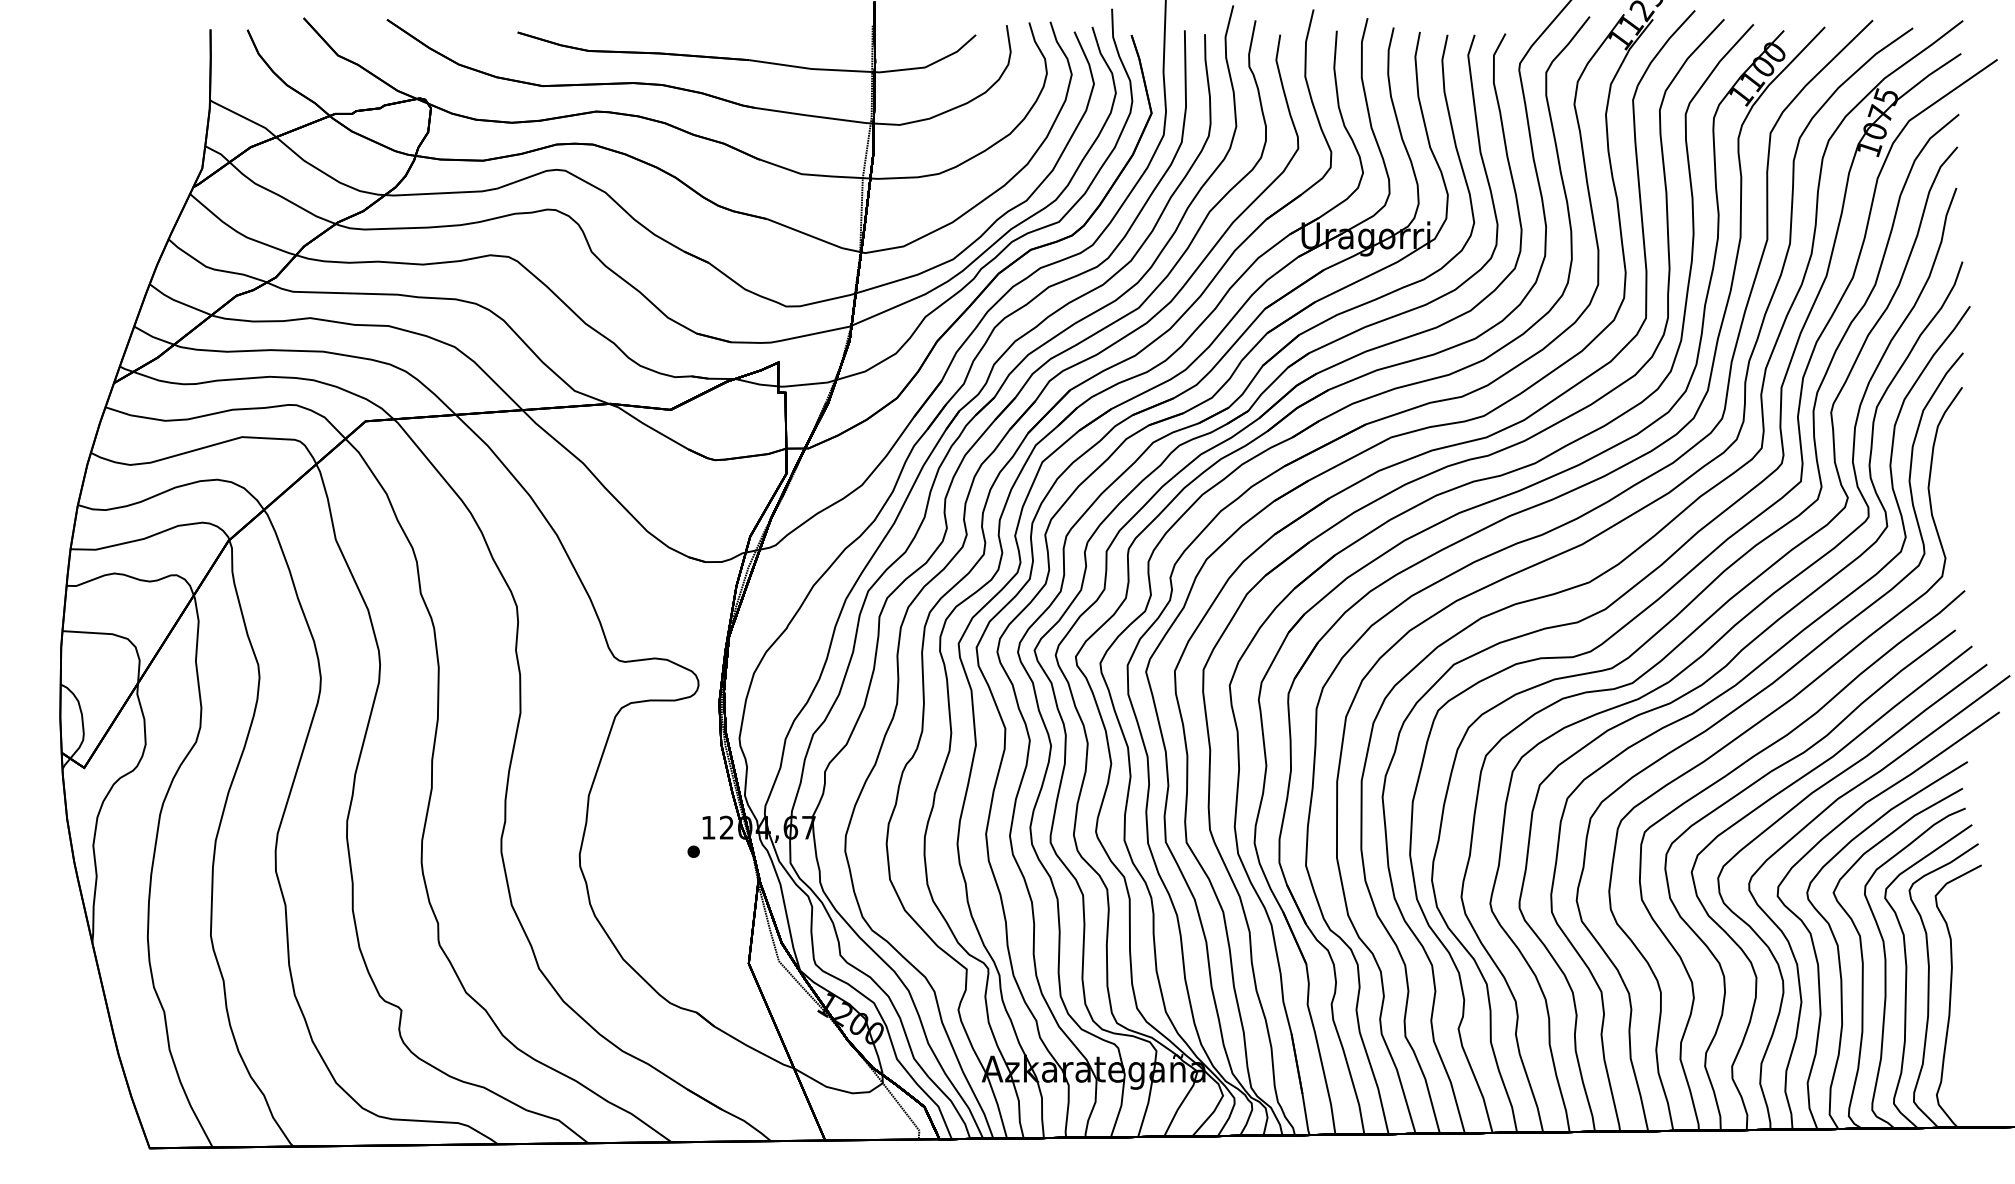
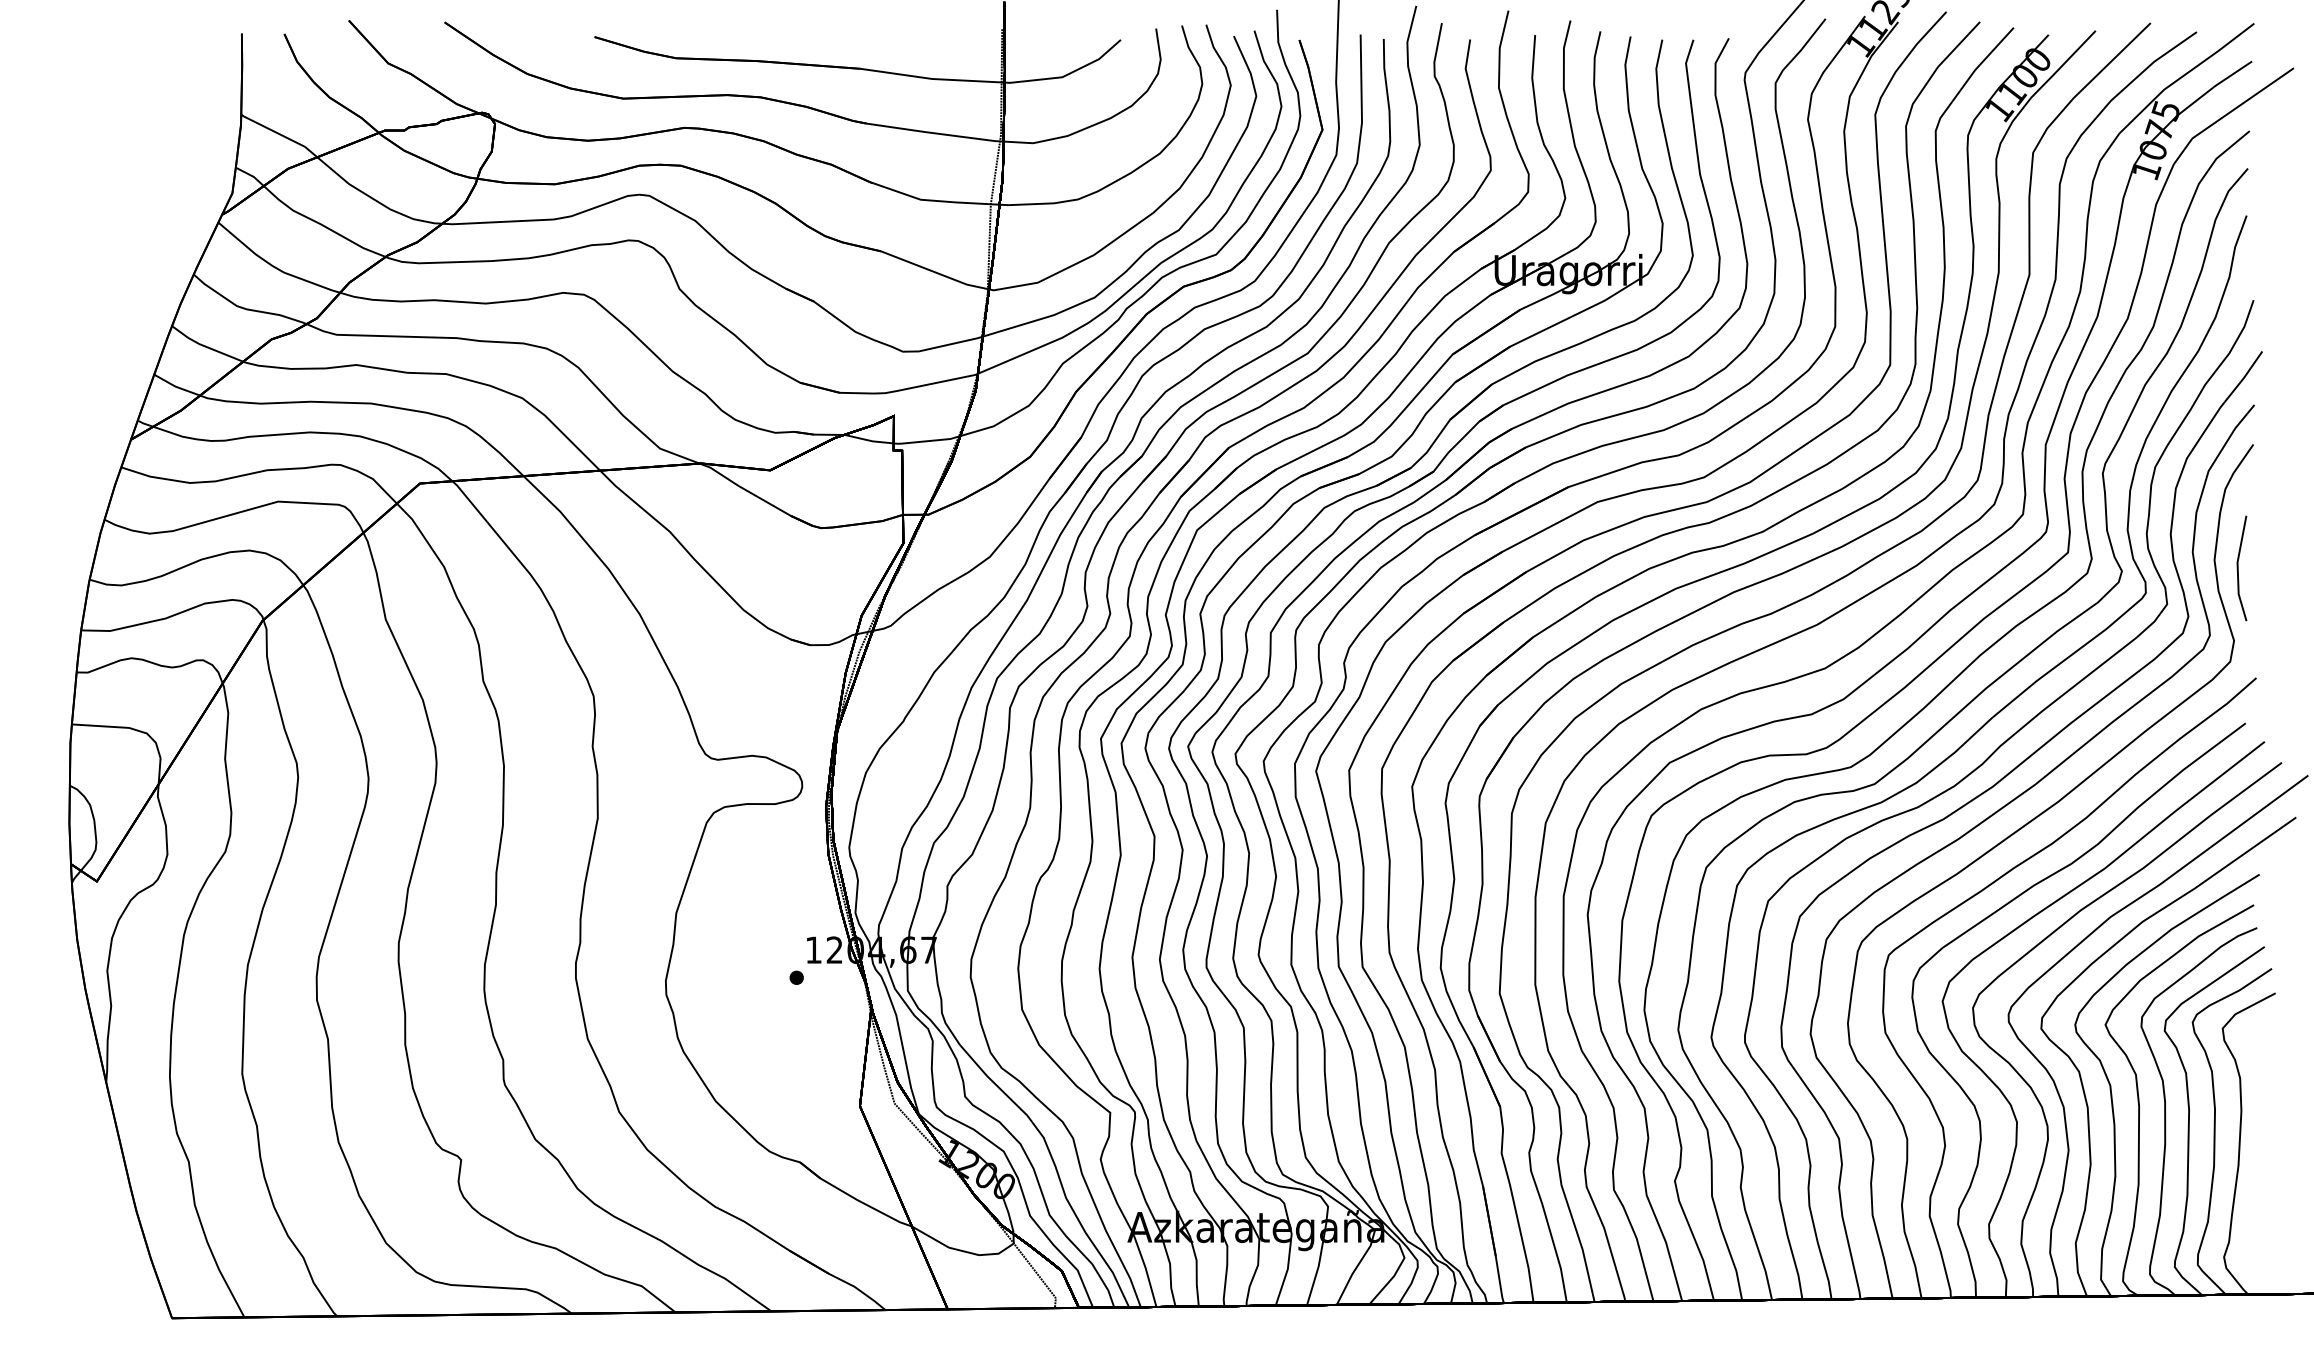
line: (1949, 495) -> (2238, 568), added

